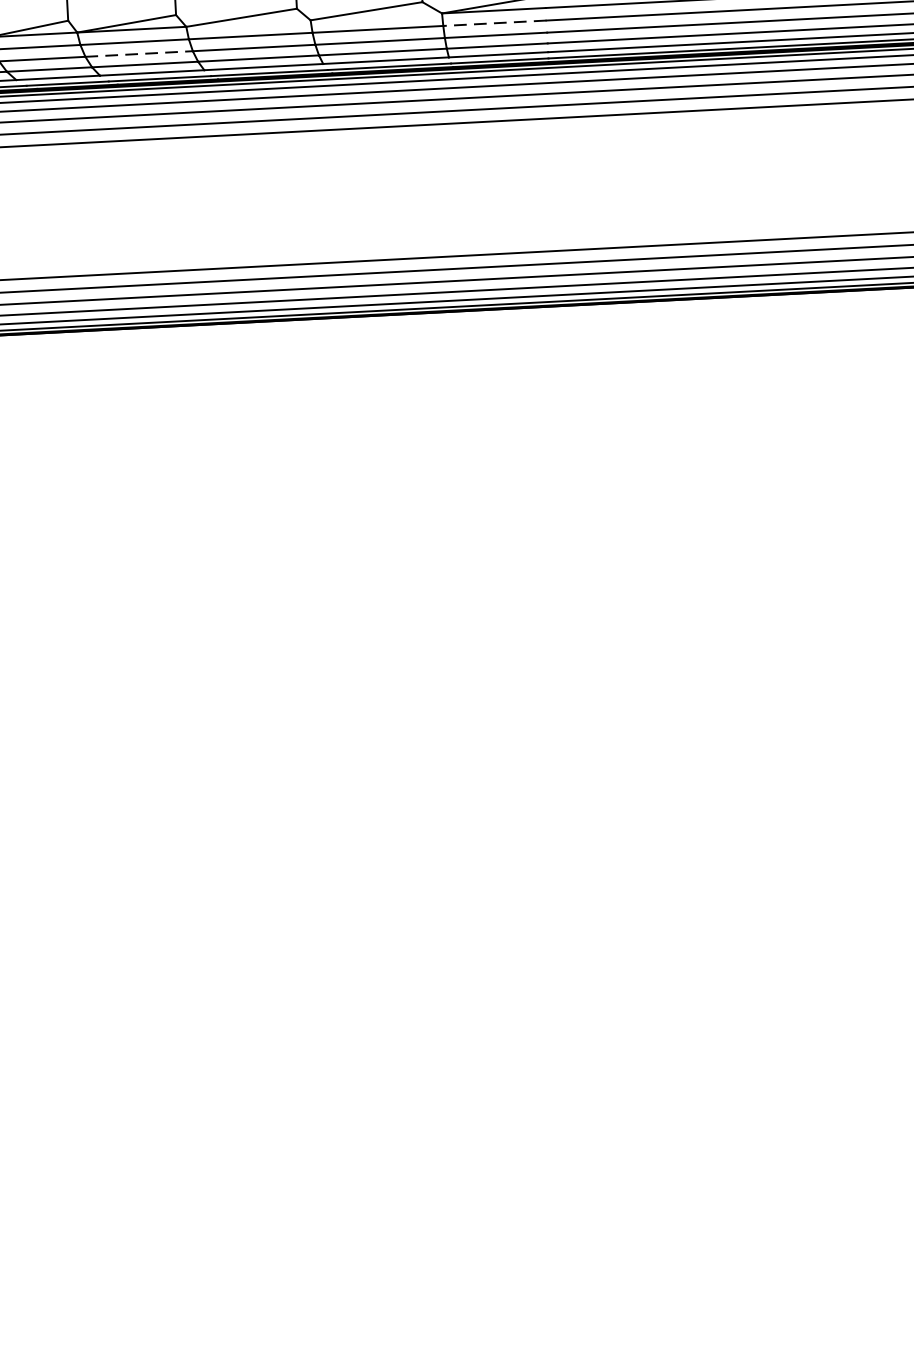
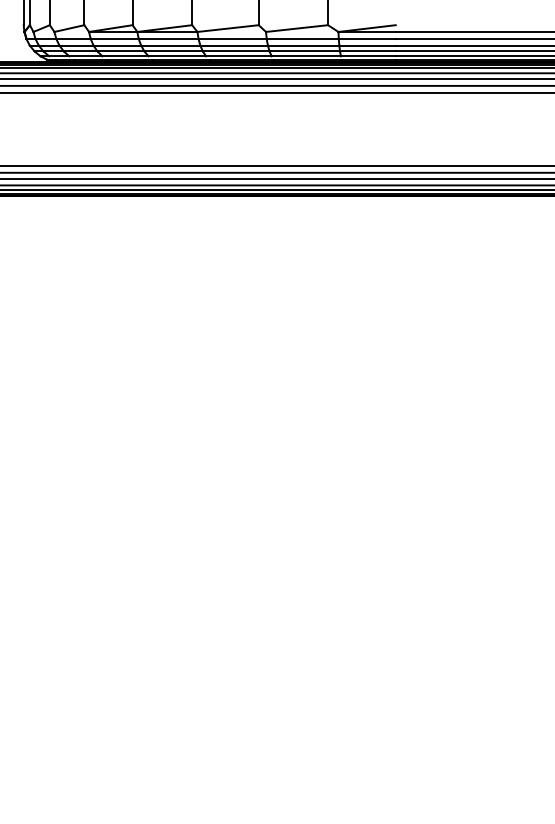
line: (493, 22) -> (366, 38), dashed -> solid
line: (138, 53) -> (170, 45), dashed -> solid

